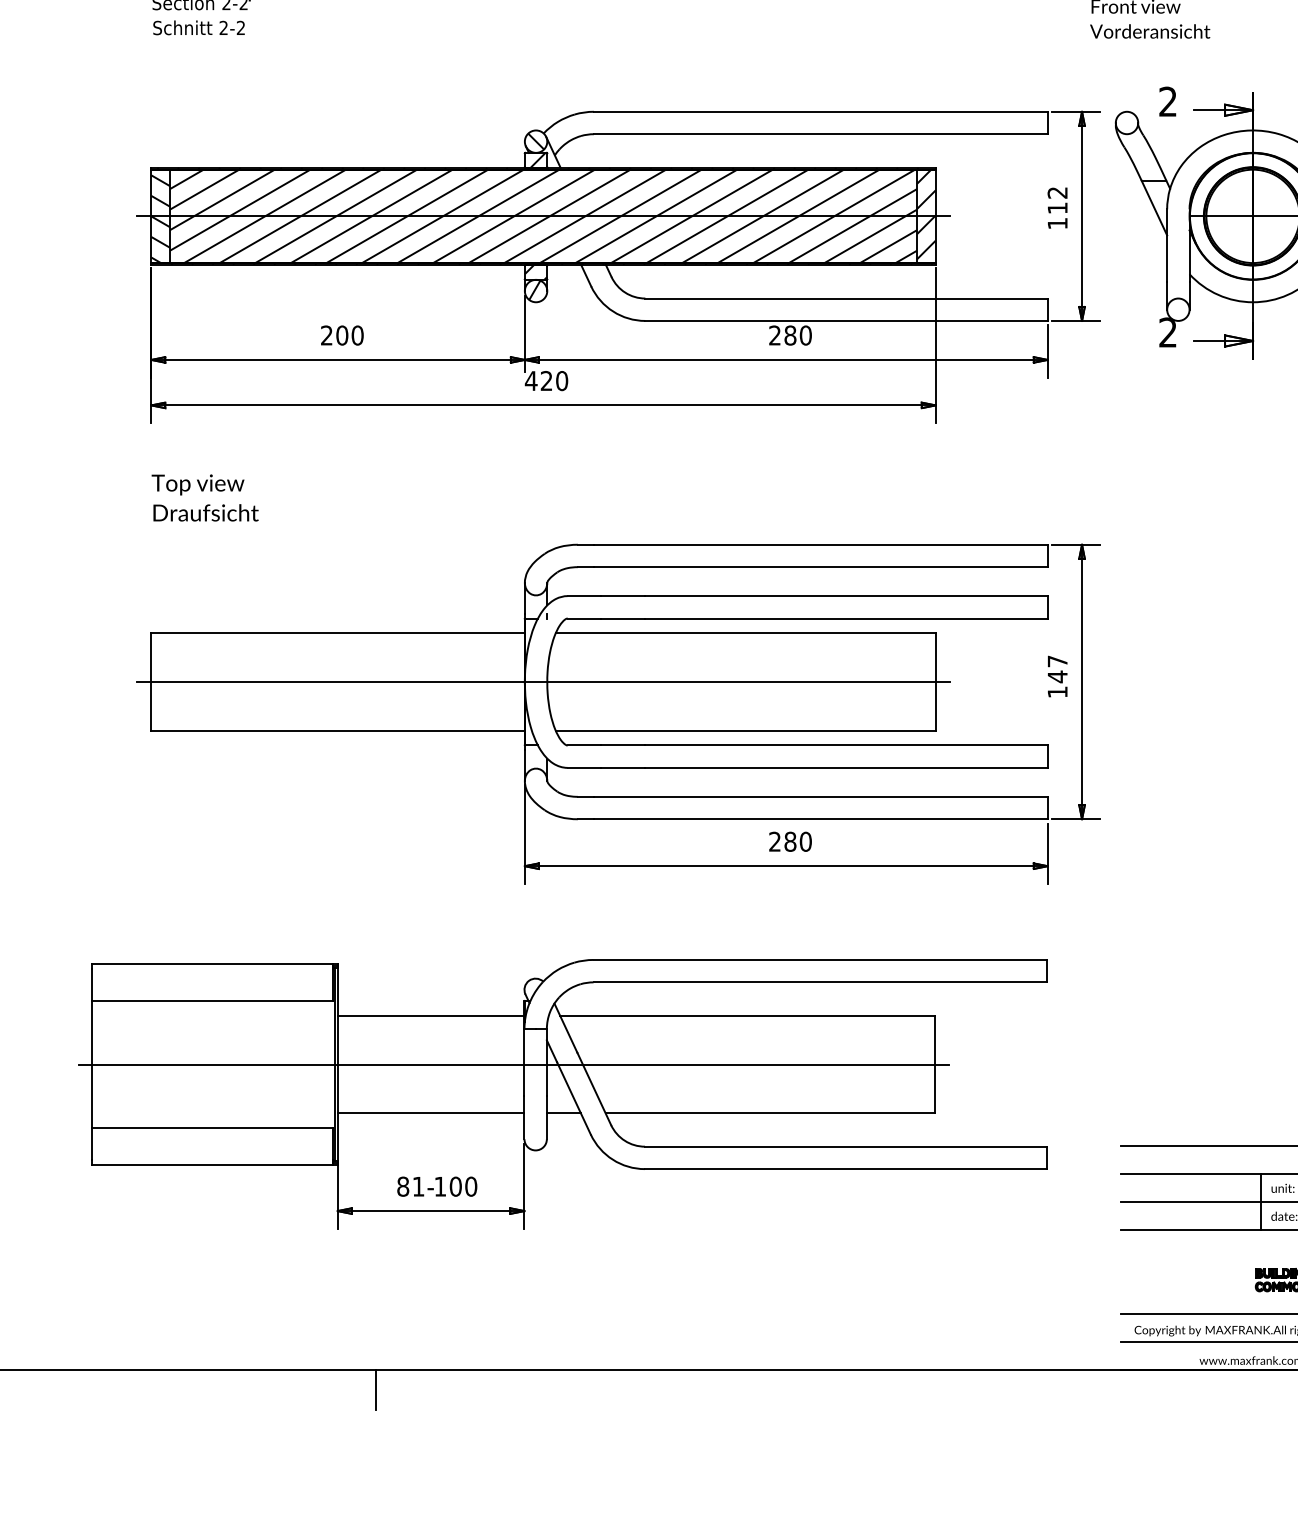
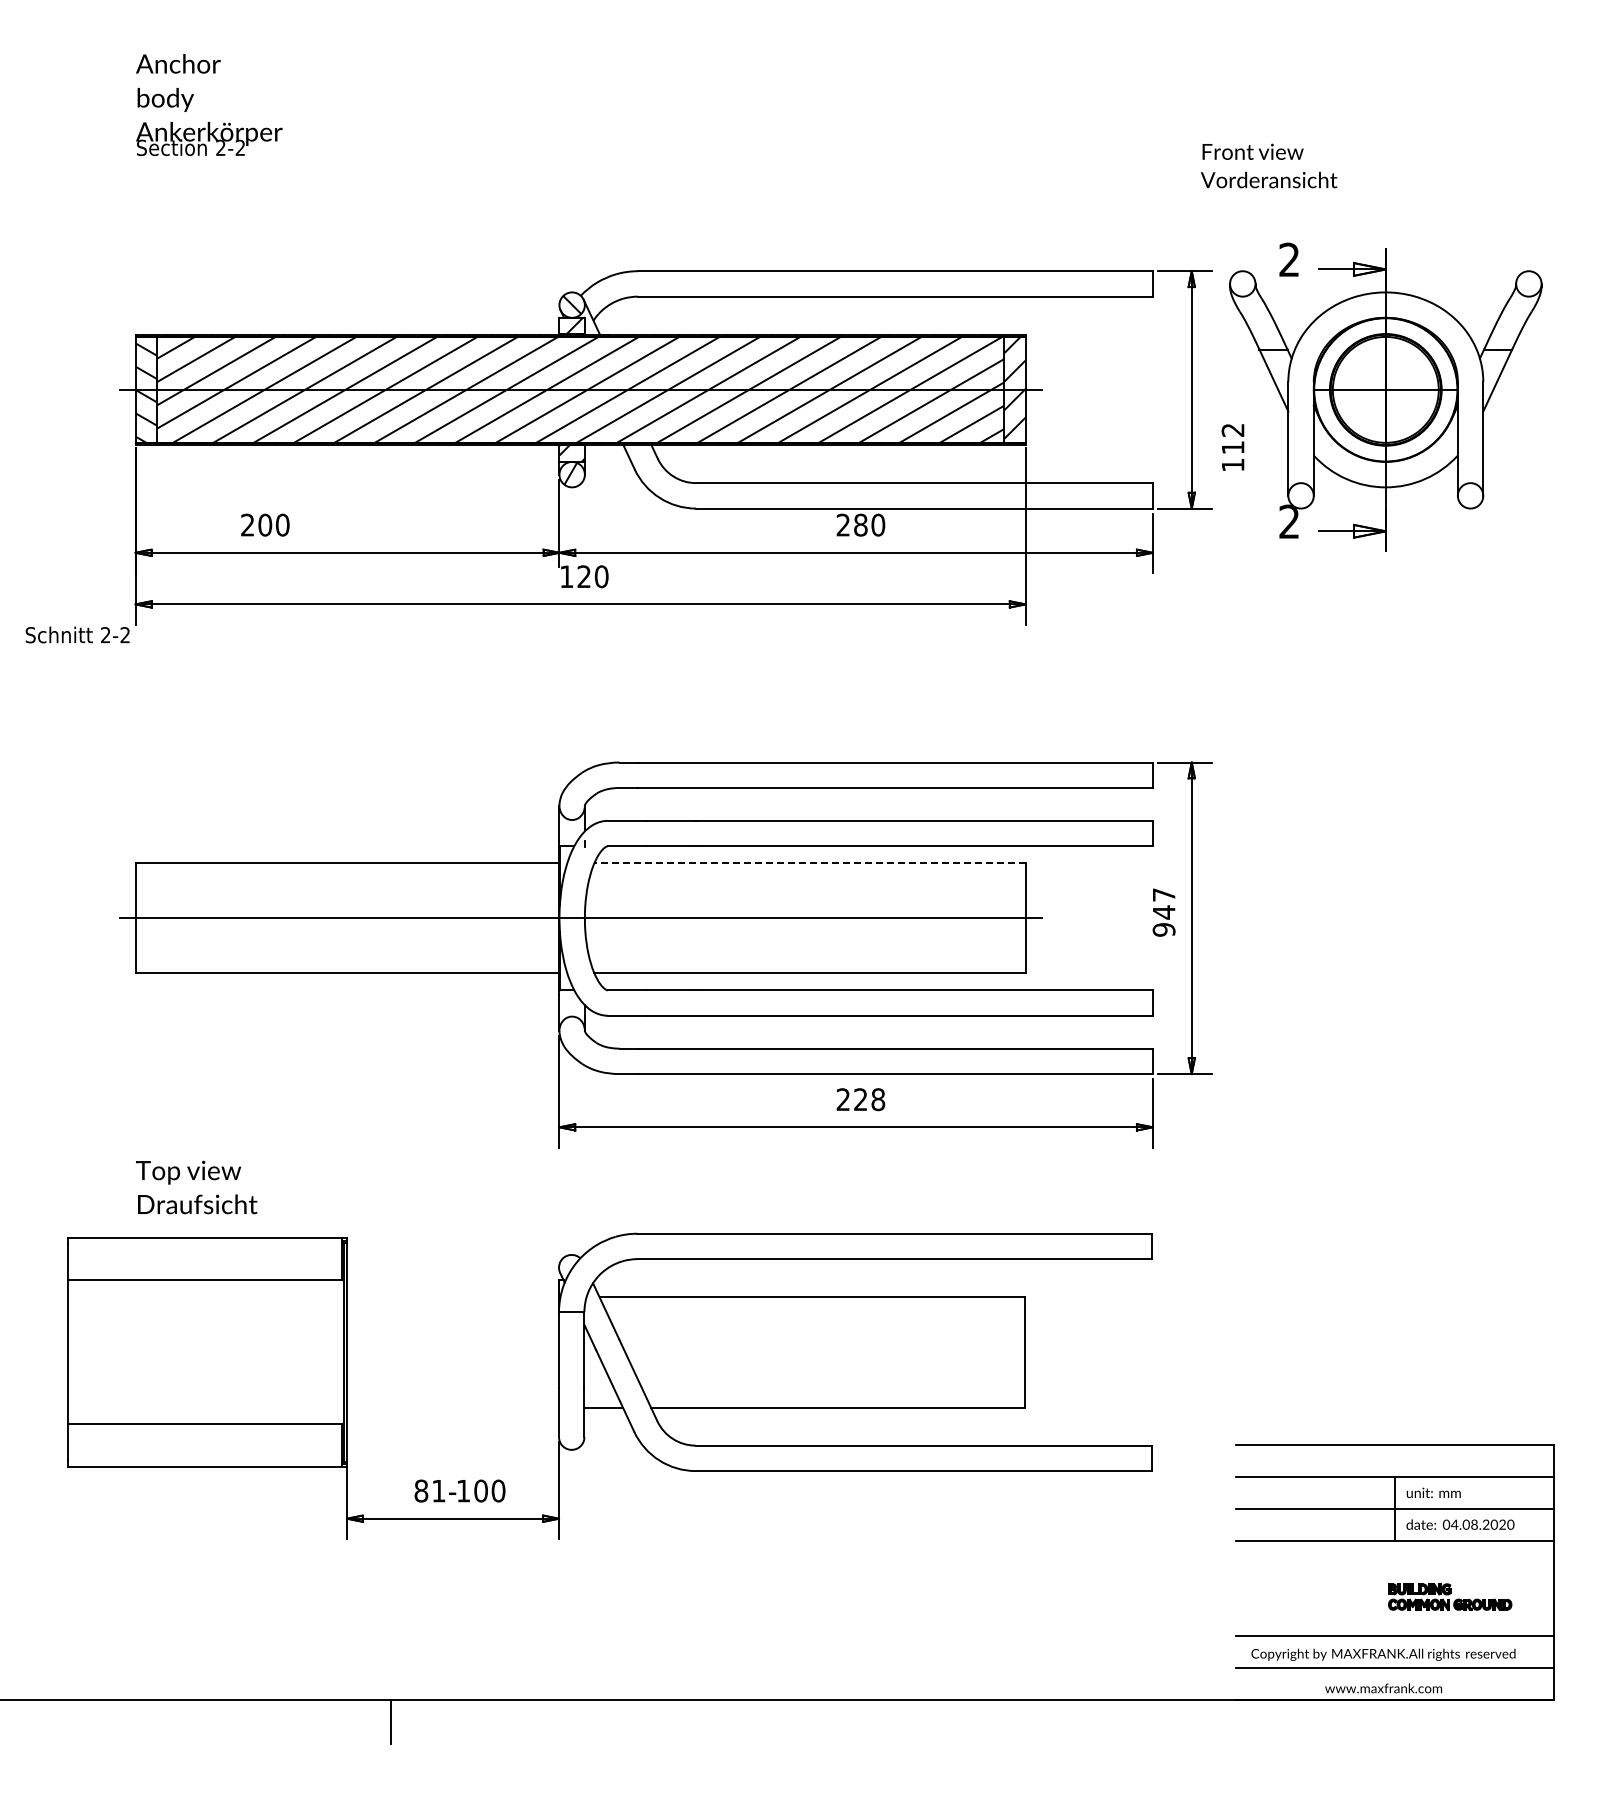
text: (198, 27) -> (77, 634), moved
text: (1057, 208) -> (1232, 447), moved
text: (342, 334) -> (265, 524), moved
text: (531, 380) -> (566, 576), 420 -> 120
text: (205, 498) -> (196, 1187), moved
line: (746, 633) -> (810, 863), solid -> dashed
text: (1057, 691) -> (1163, 929), 147 -> 947
text: (798, 841) -> (869, 1099), 280 -> 228
line: (431, 1016) -> (453, 1297), removed
line: (514, 1064) -> (547, 1352), removed
line: (431, 1113) -> (453, 1407), removed

